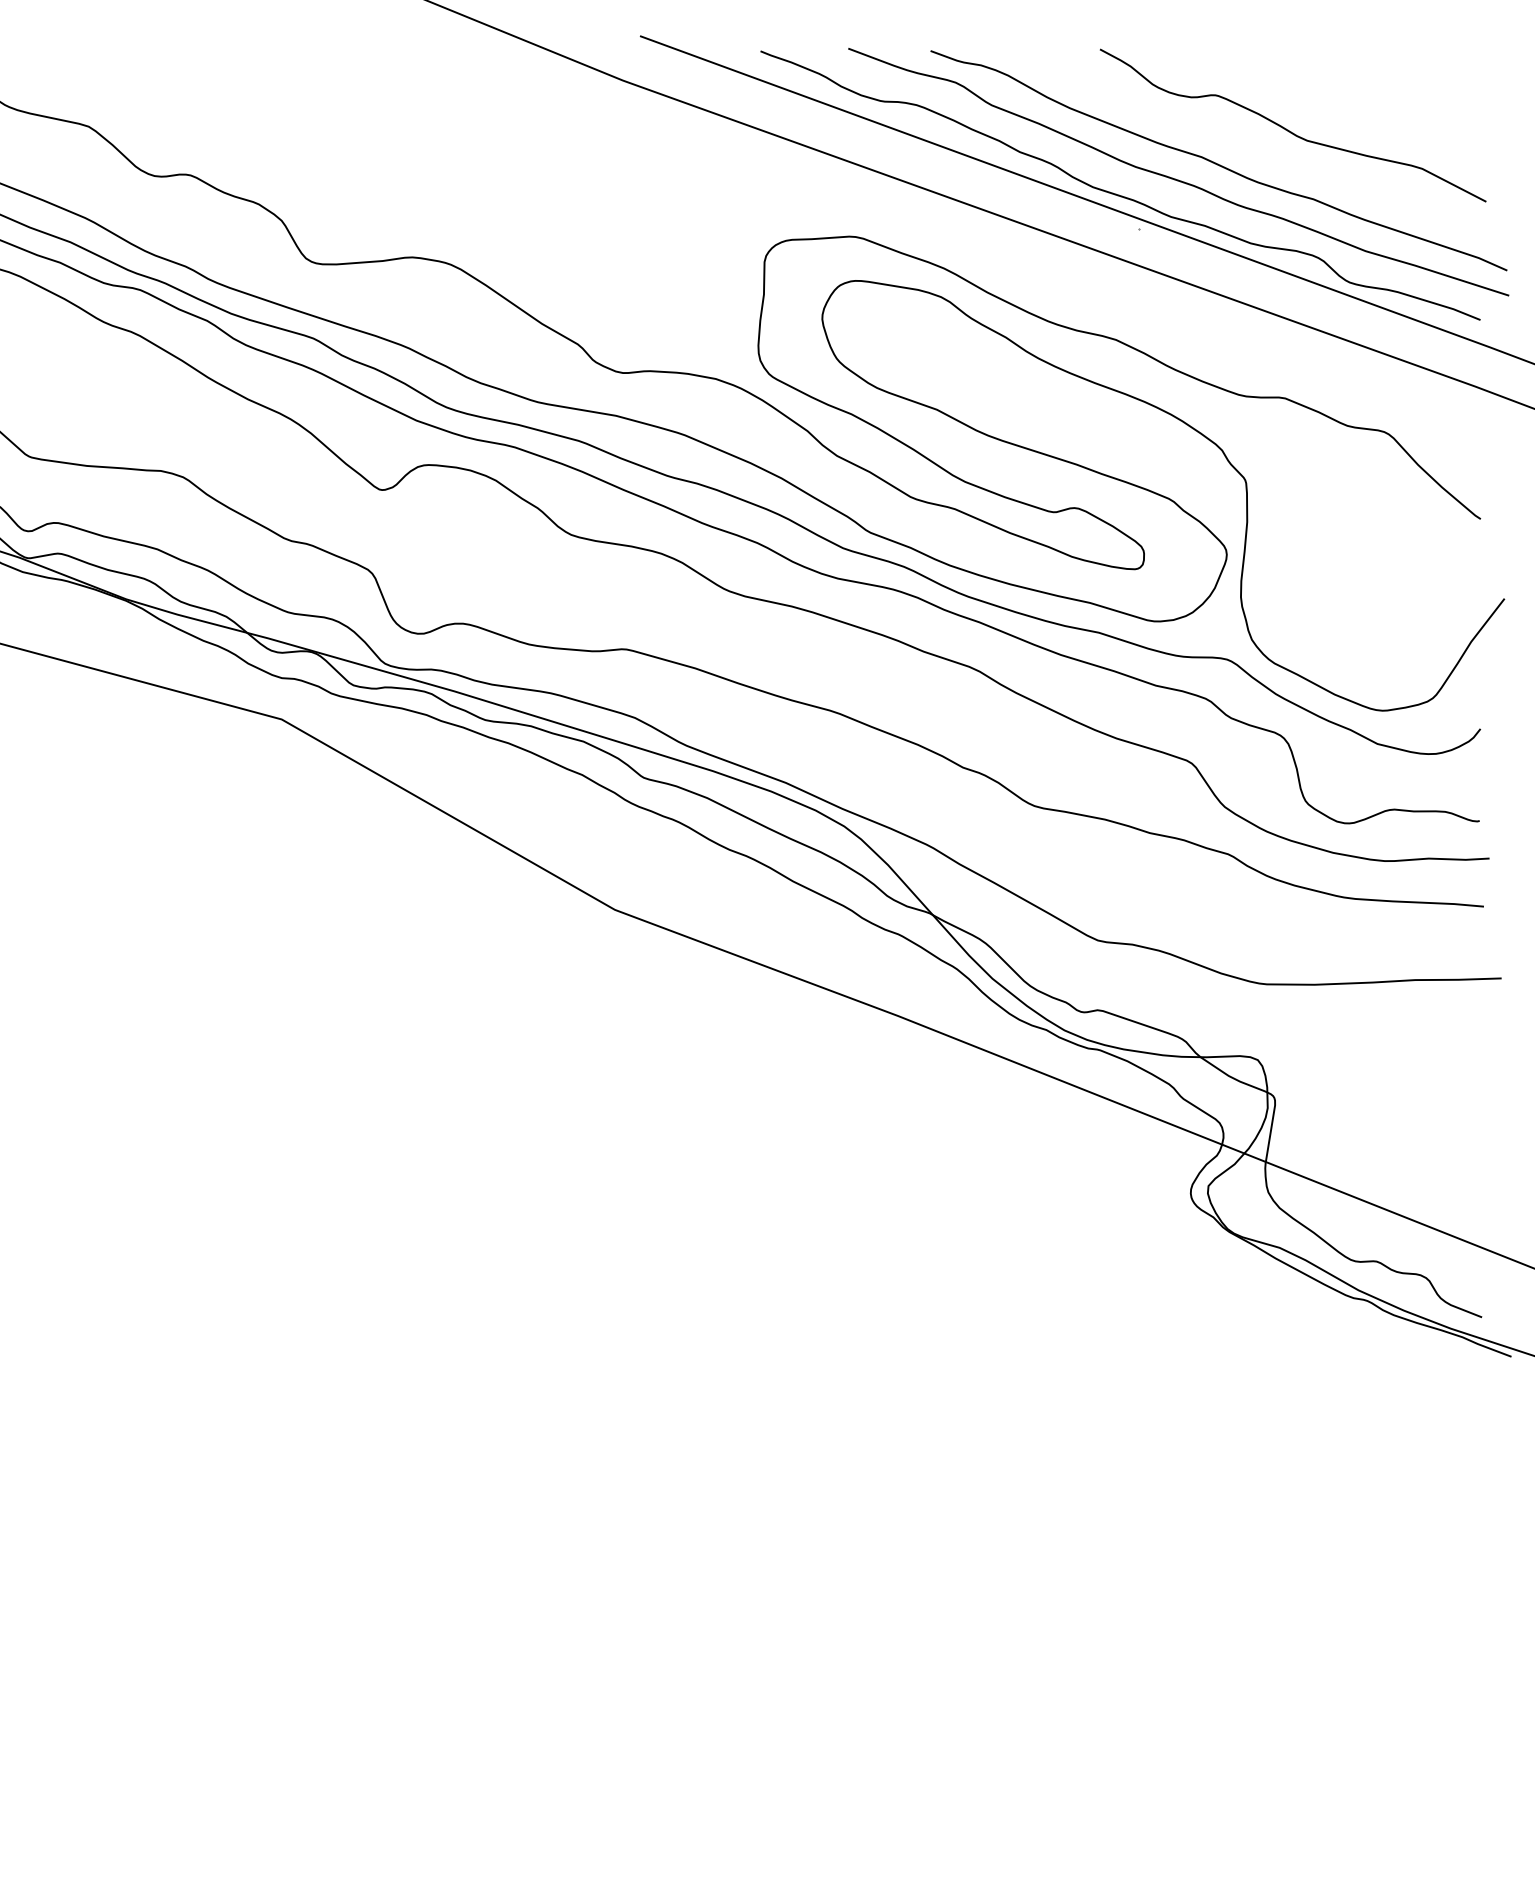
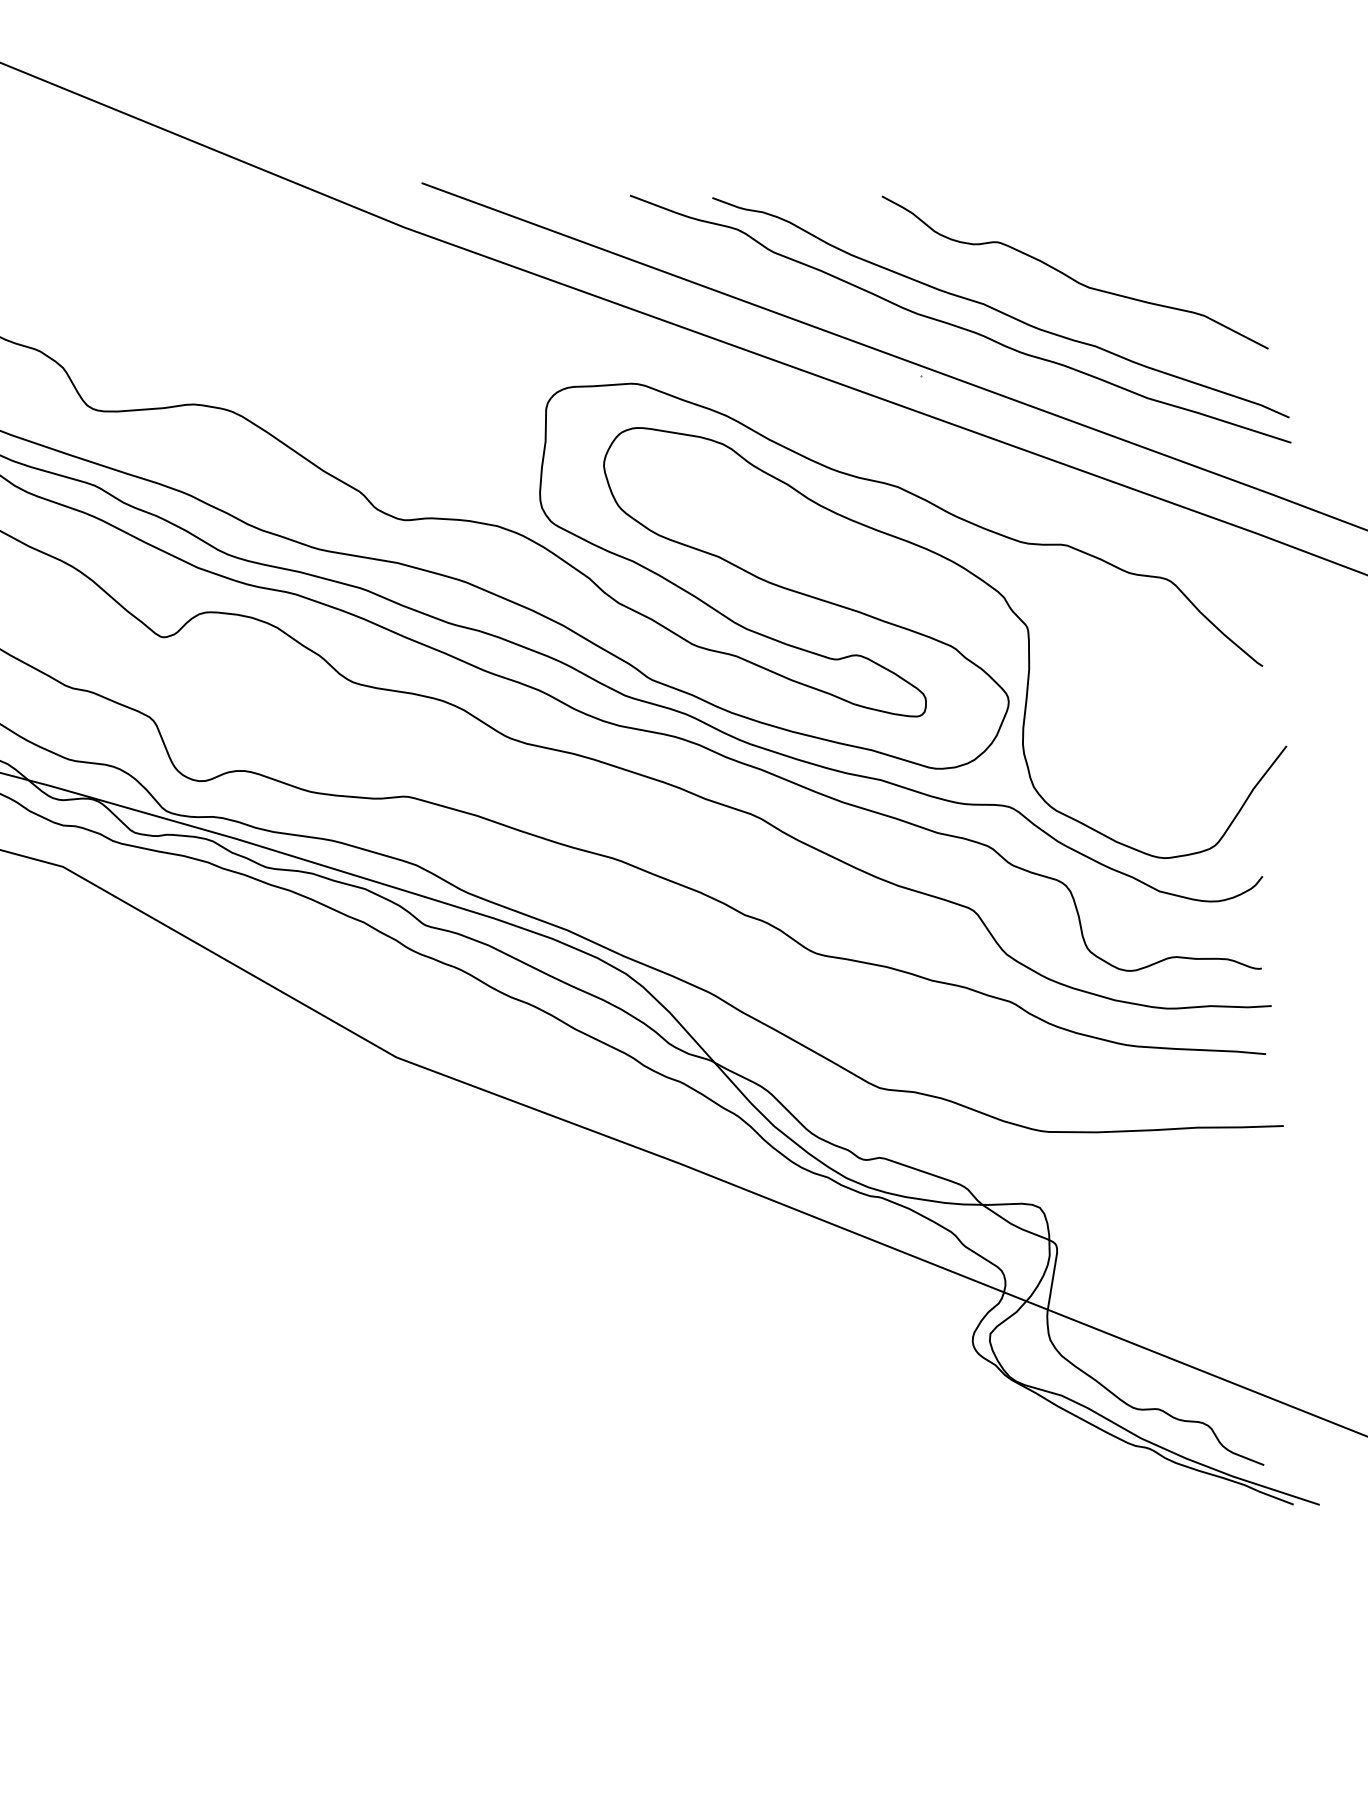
curve: (1116, 193) -> (898, 340), removed

